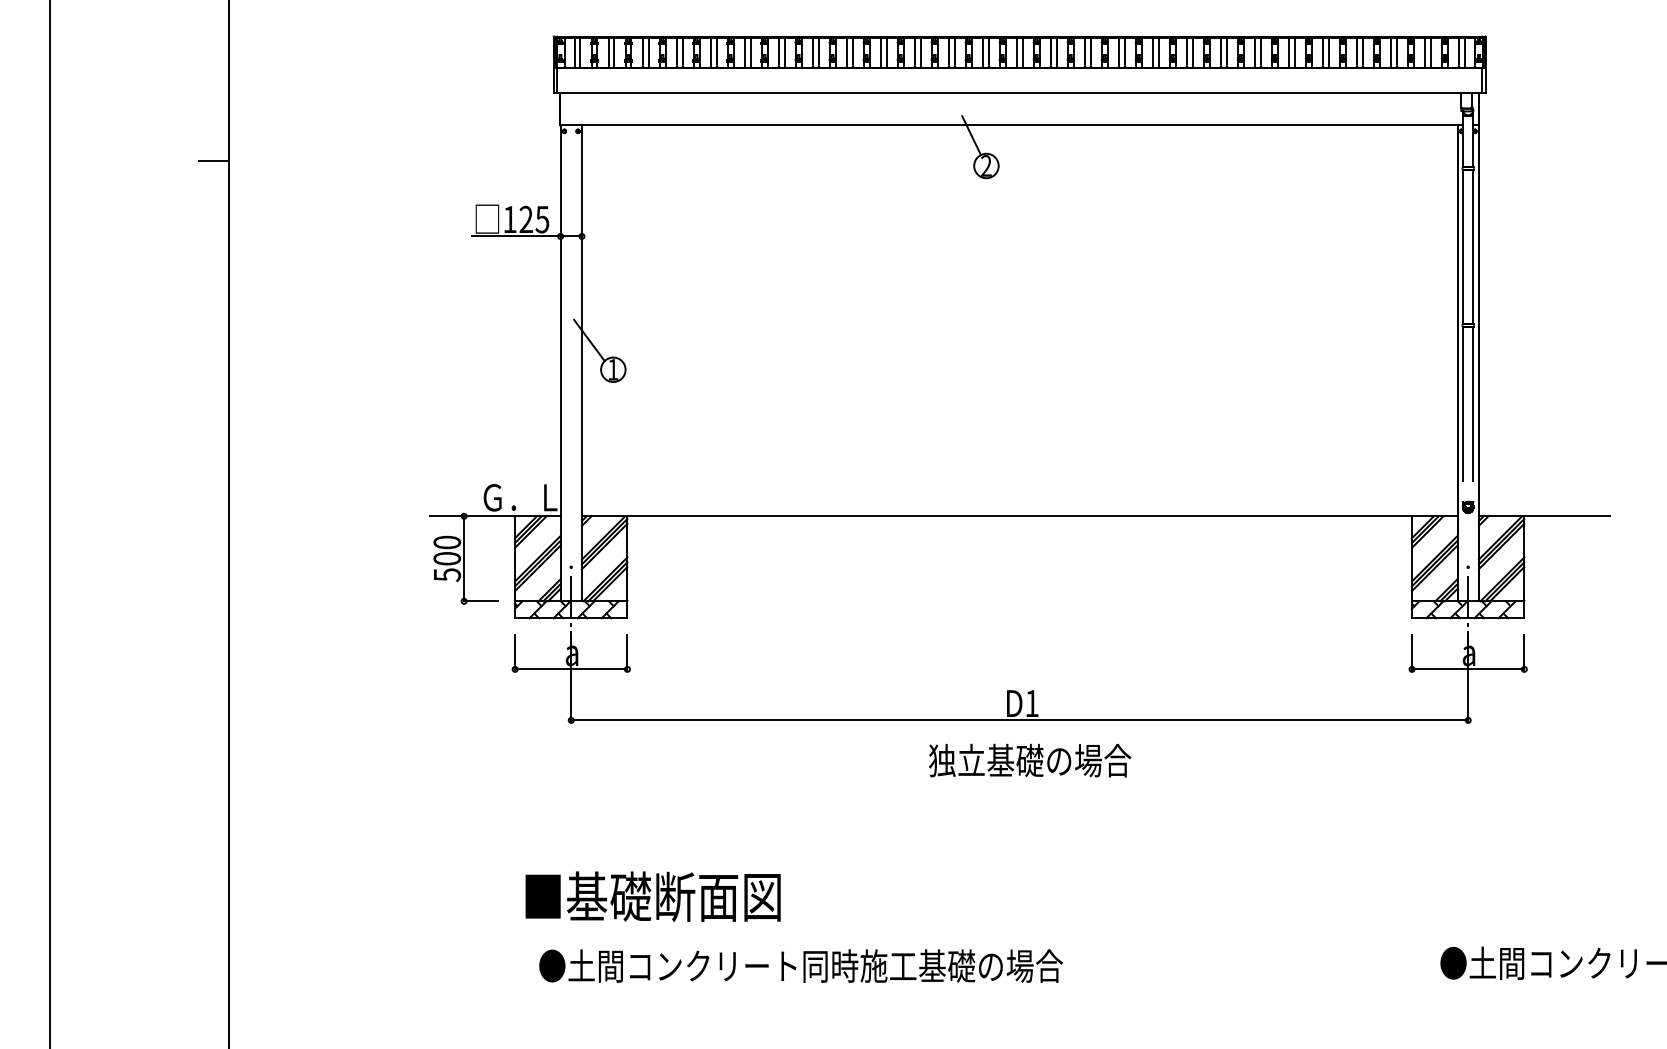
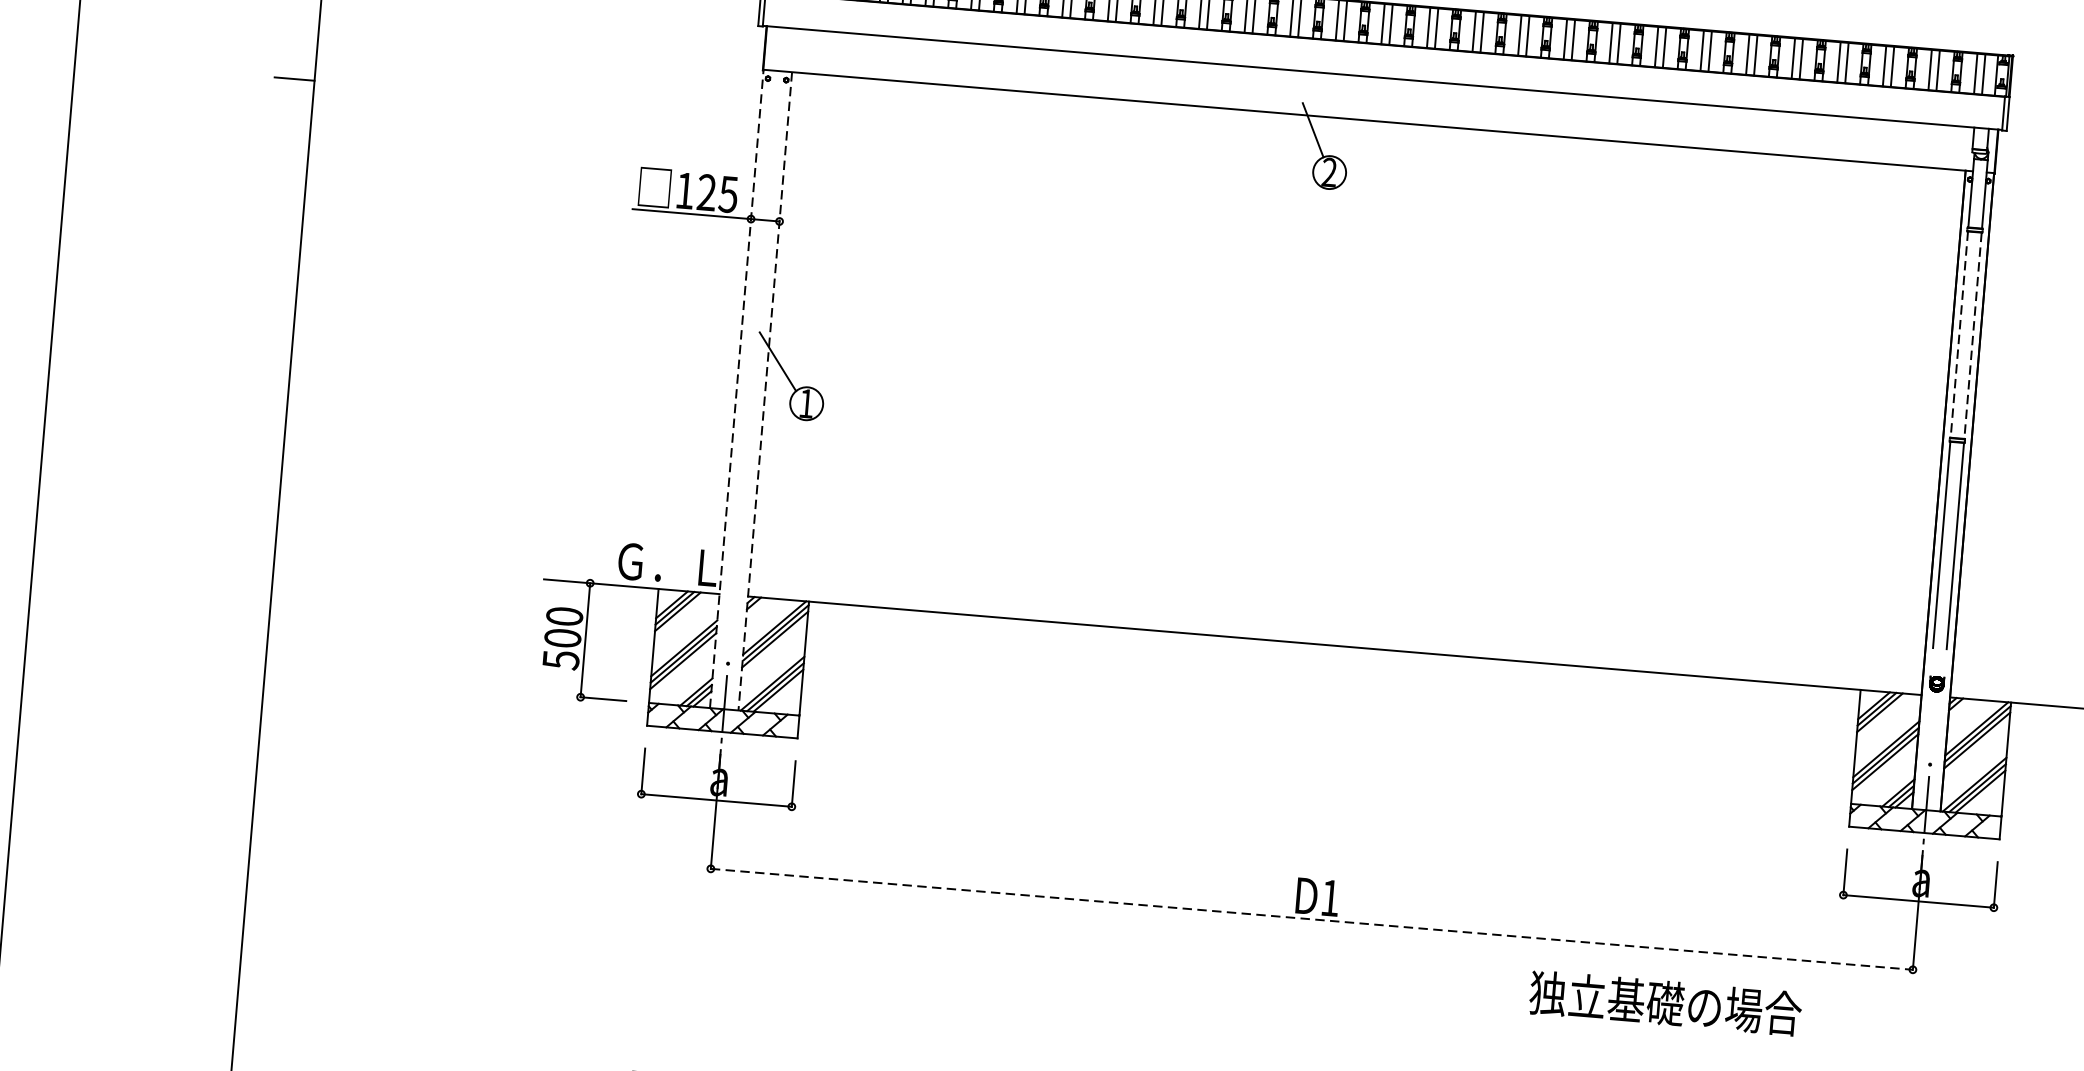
line: (1463, 246) -> (1959, 334), solid -> dashed
line: (1473, 246) -> (1973, 335), solid -> dashed
line: (560, 362) -> (736, 388), solid -> dashed
line: (581, 363) -> (764, 391), solid -> dashed
line: (1020, 720) -> (1312, 919), solid -> dashed
text: (1030, 760) -> (1666, 1003), moved

